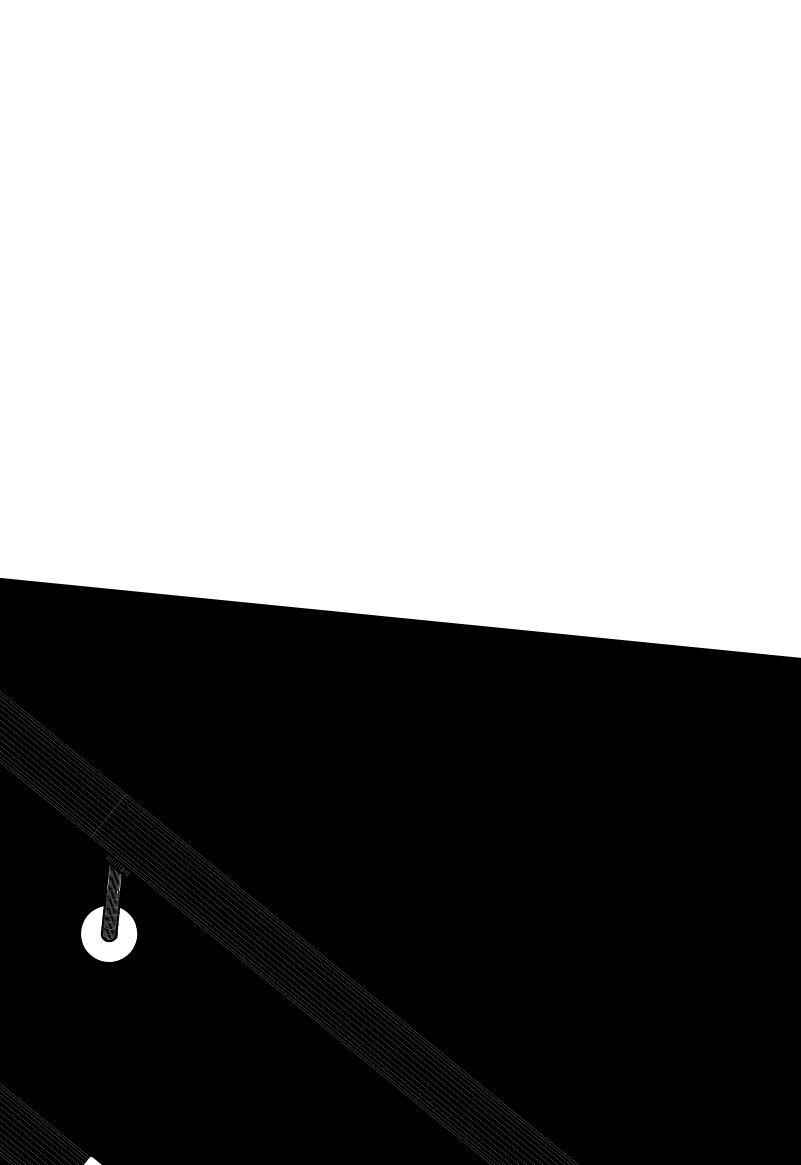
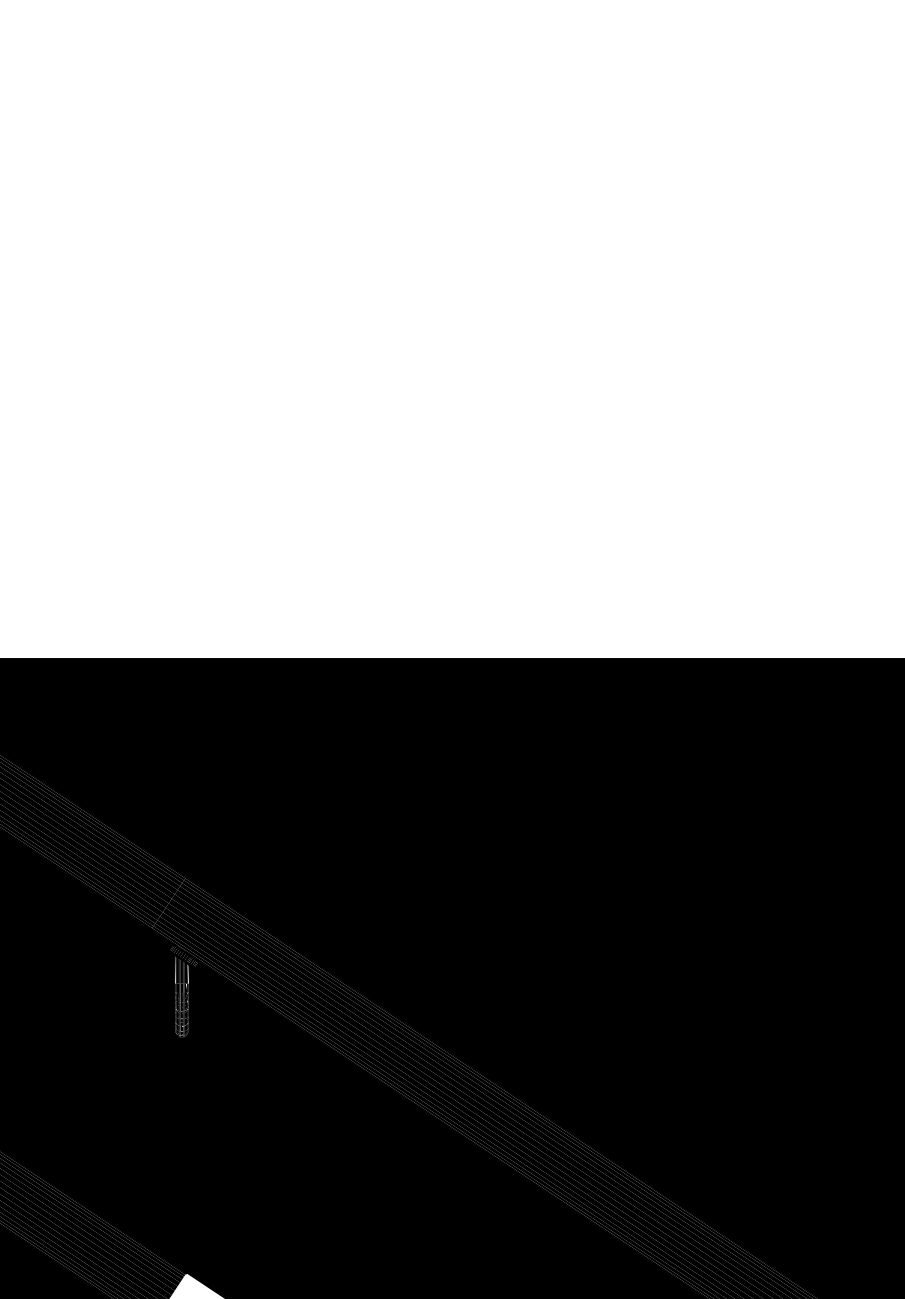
fill: (108, 934) -> (181, 1031), added

